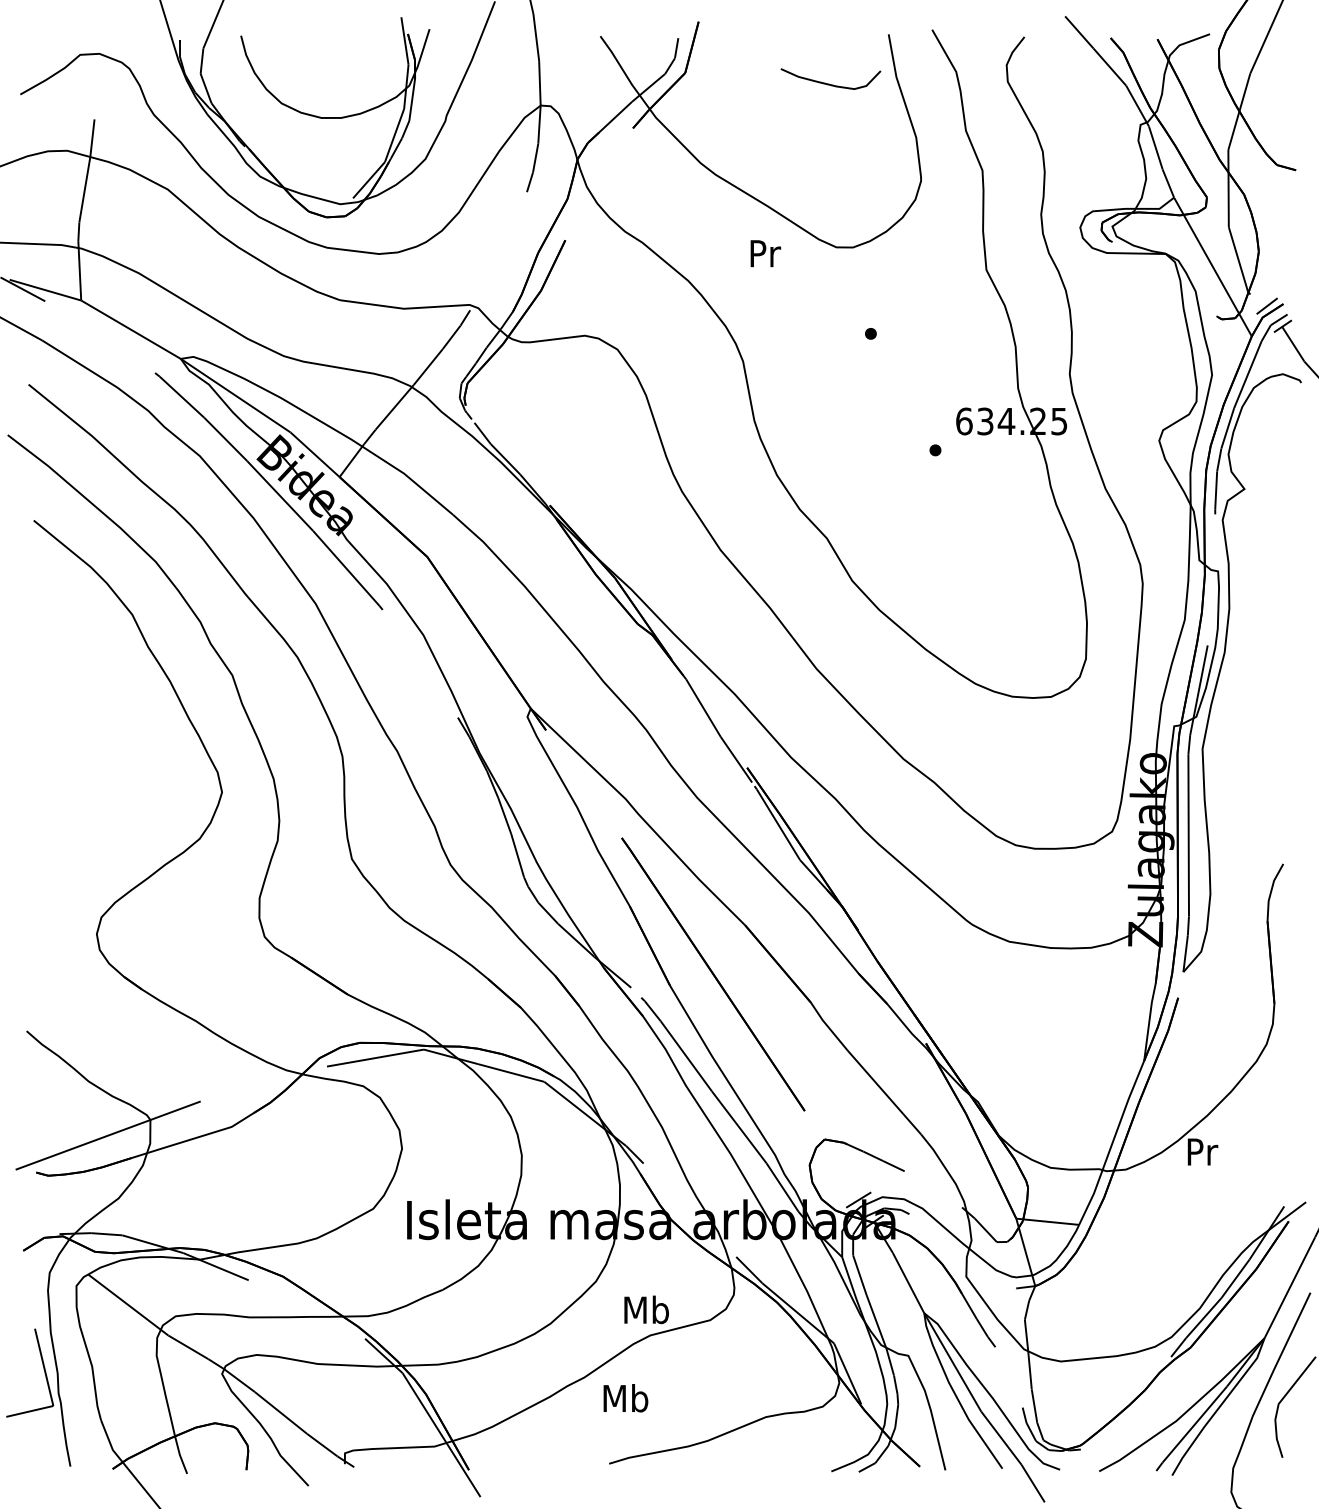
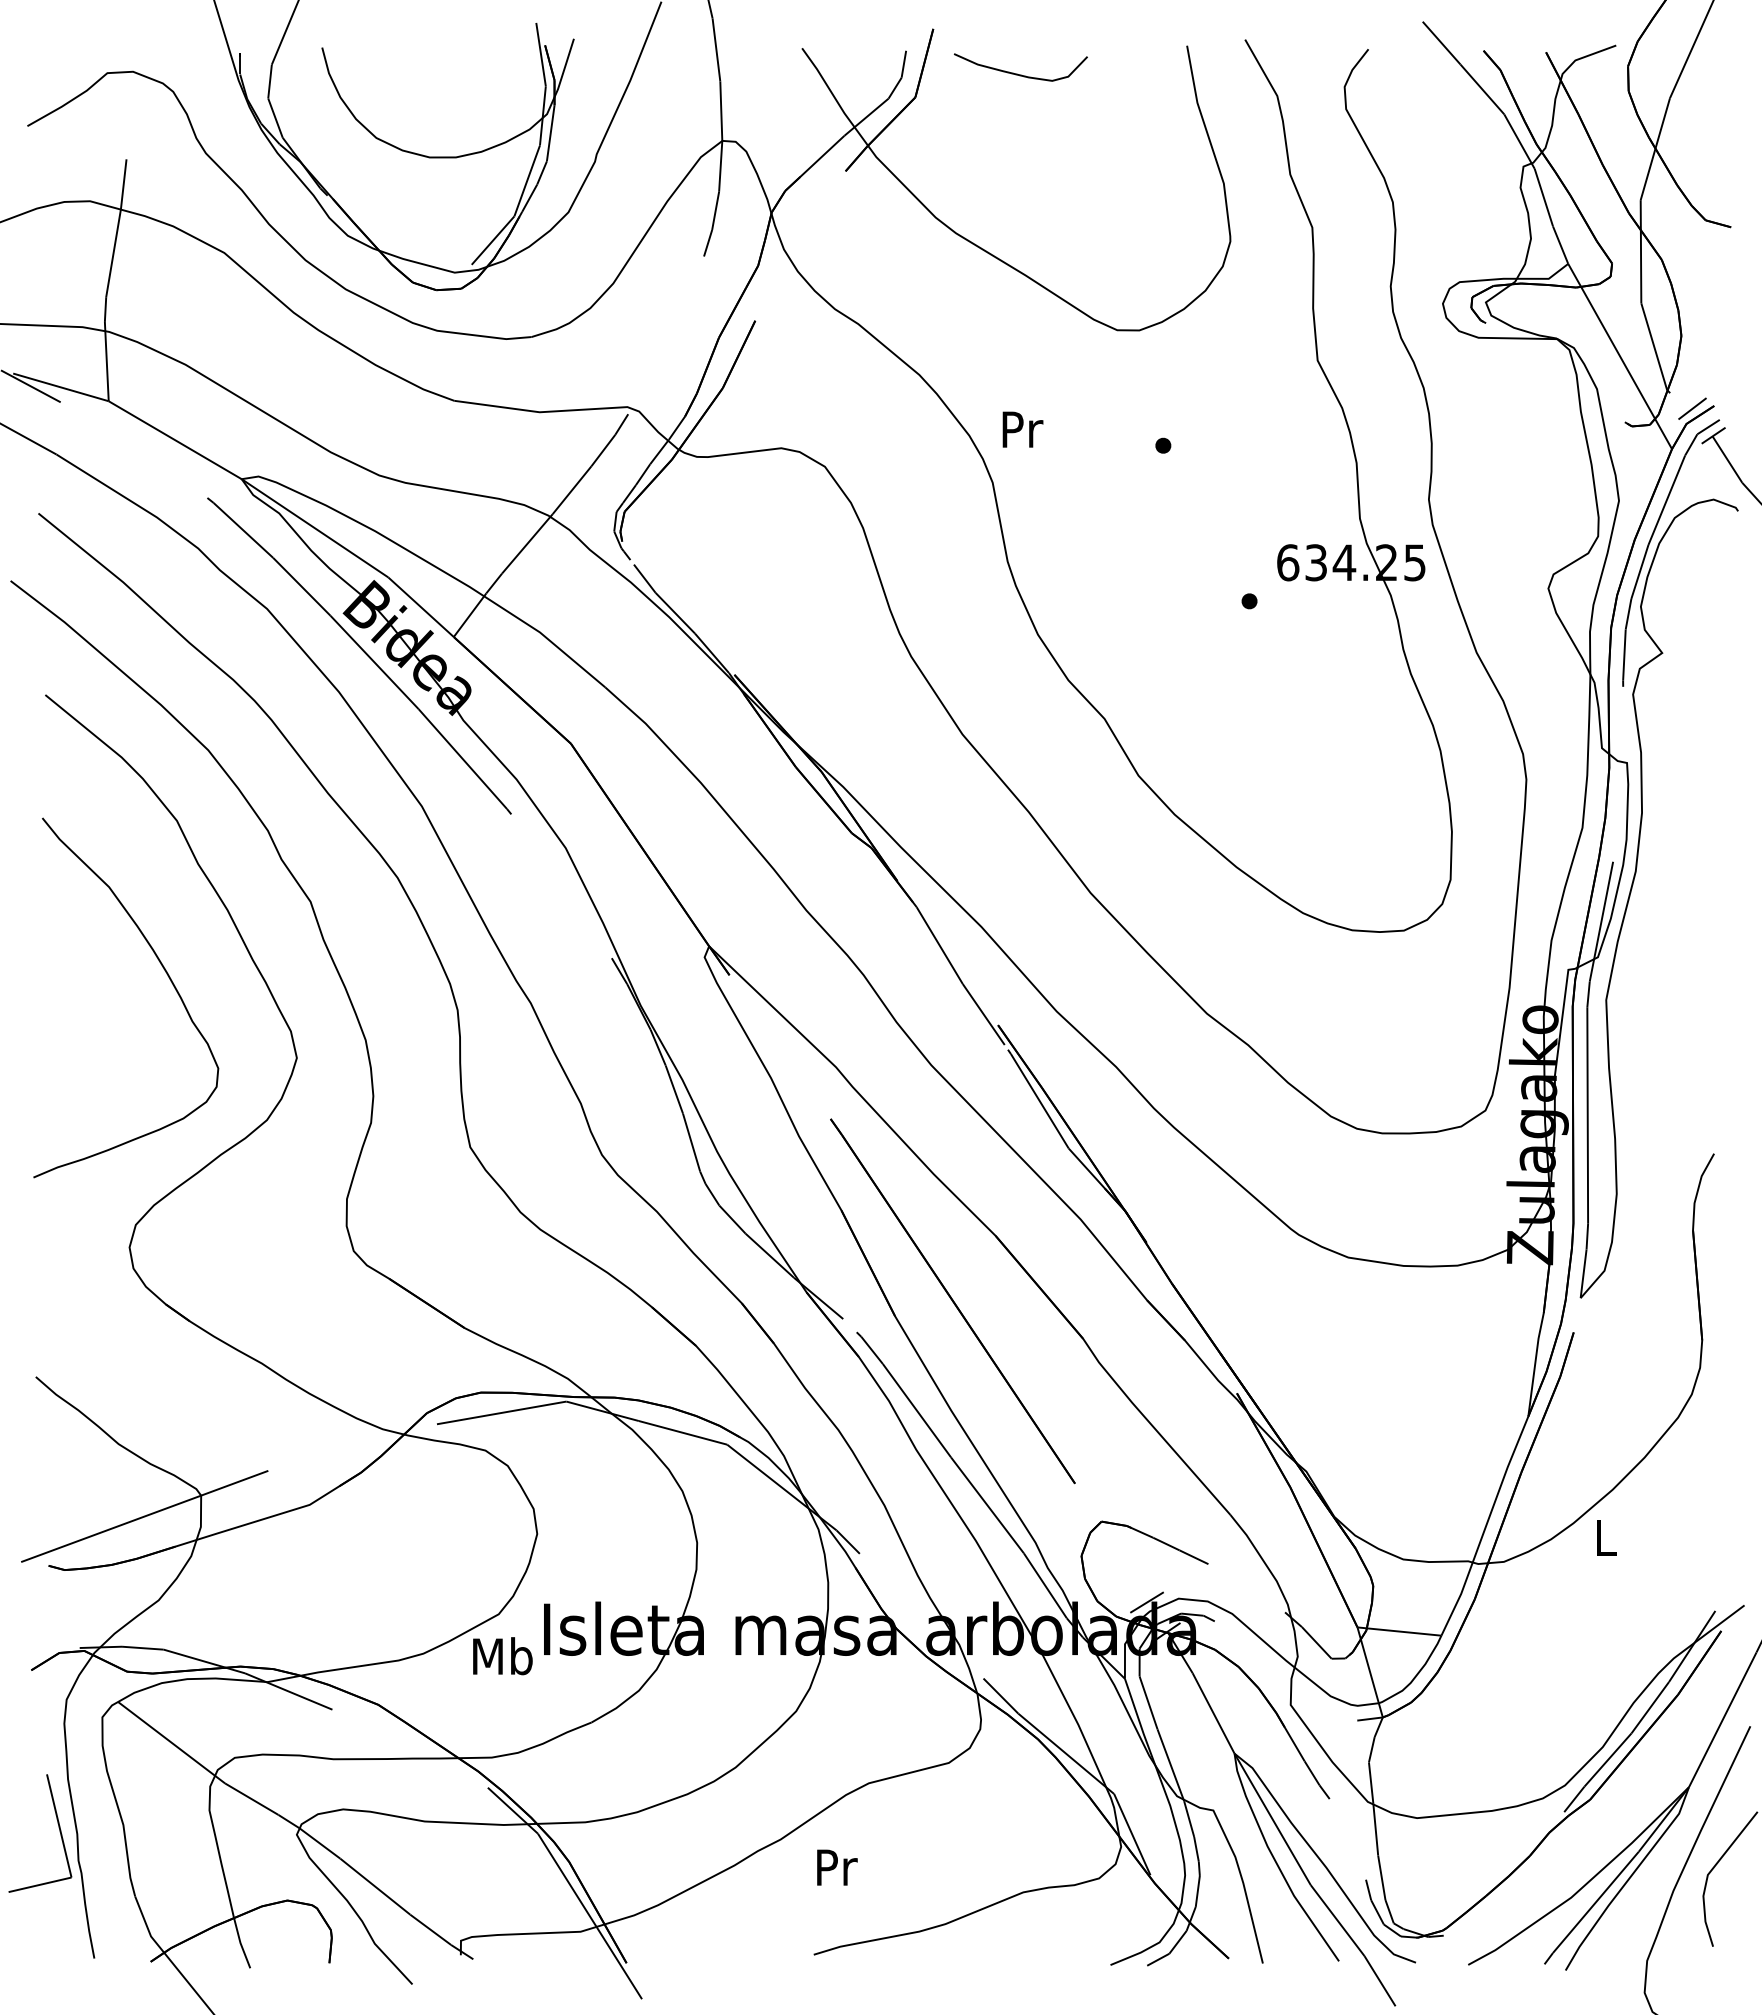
curve: (828, 83) -> (1017, 73), moved
text: (765, 253) -> (1022, 429), moved
curve: (125, 731) -> (167, 976), added
text: (1202, 1152) -> (1606, 1538), Pr -> L
text: (646, 1310) -> (502, 1656), moved
text: (625, 1398) -> (835, 1867), Mb -> Pr

